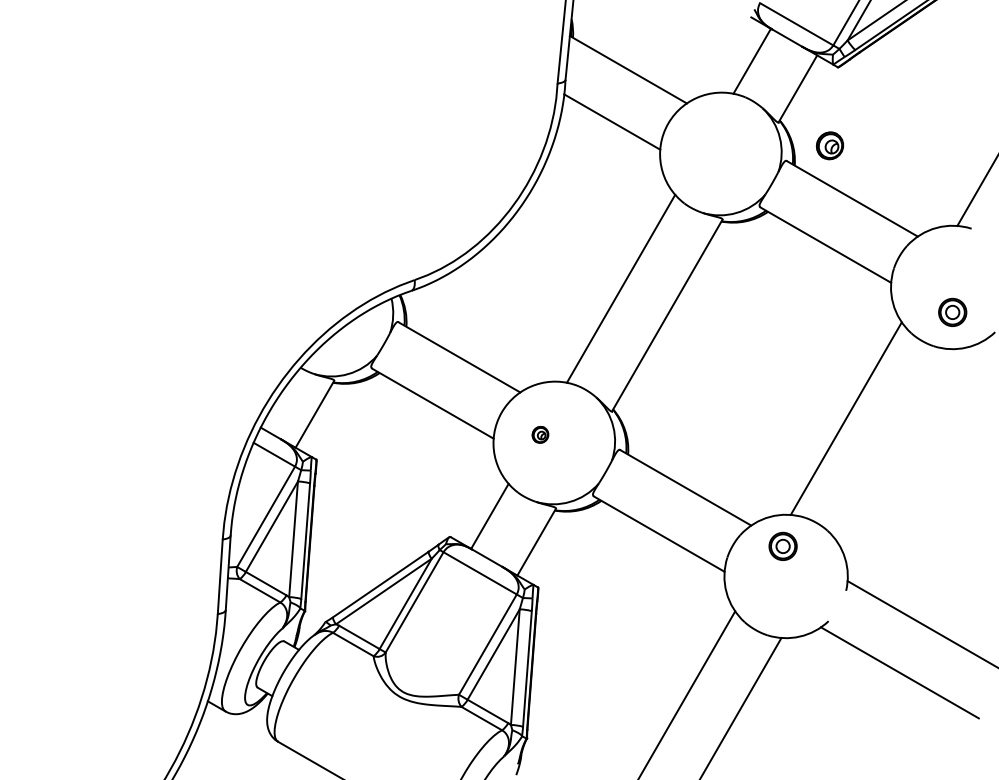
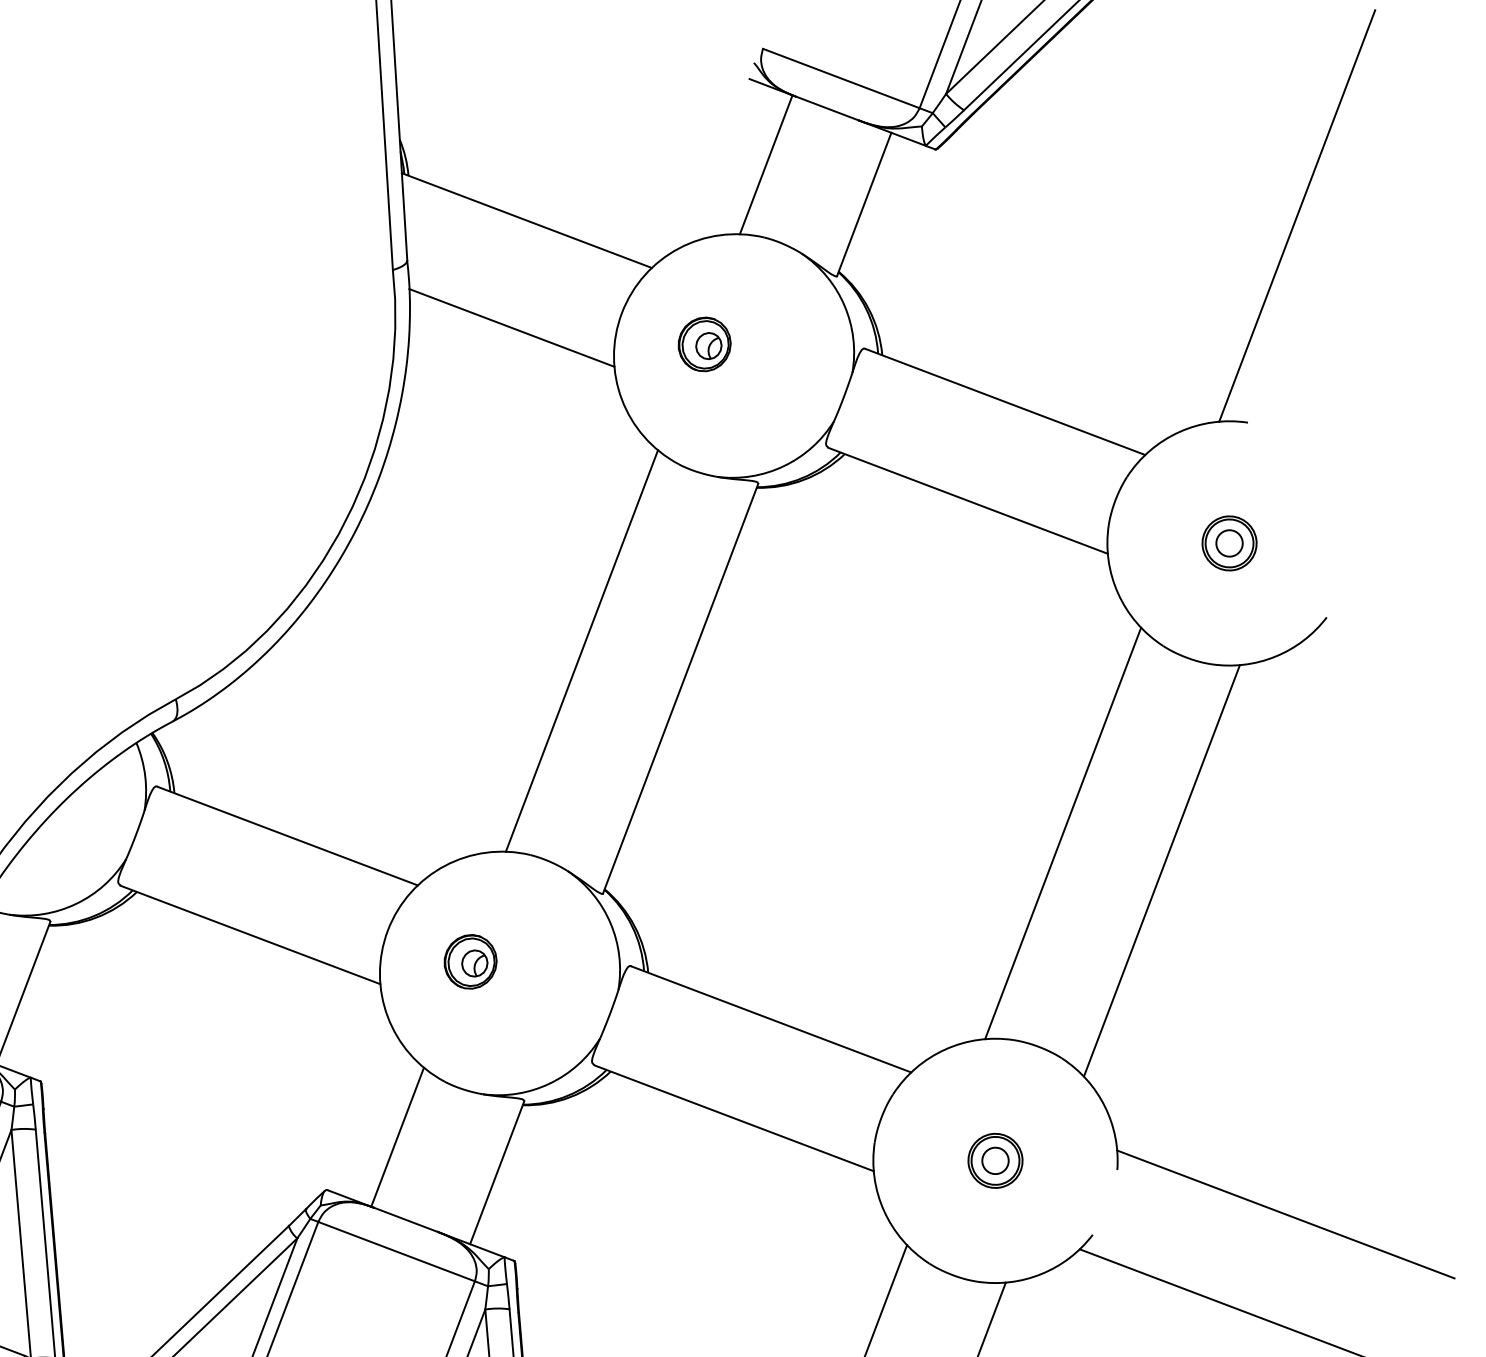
part: (829, 145) -> (703, 343), moved
part: (952, 311) -> (1228, 541), moved
part: (540, 434) -> (470, 961), size x1.67
line: (892, 445) -> (1161, 871), added
part: (782, 545) -> (993, 1159), moved

